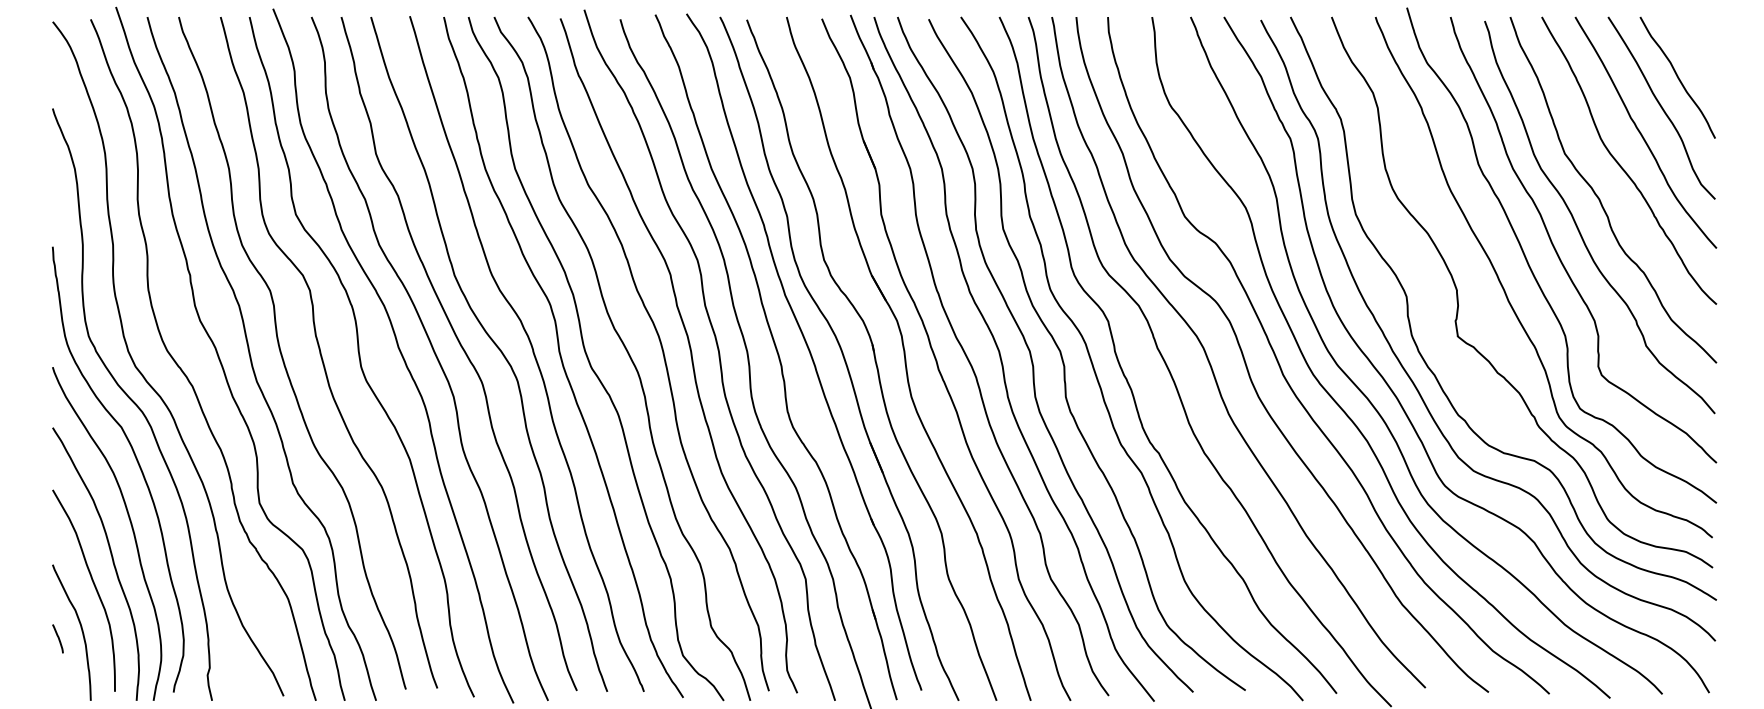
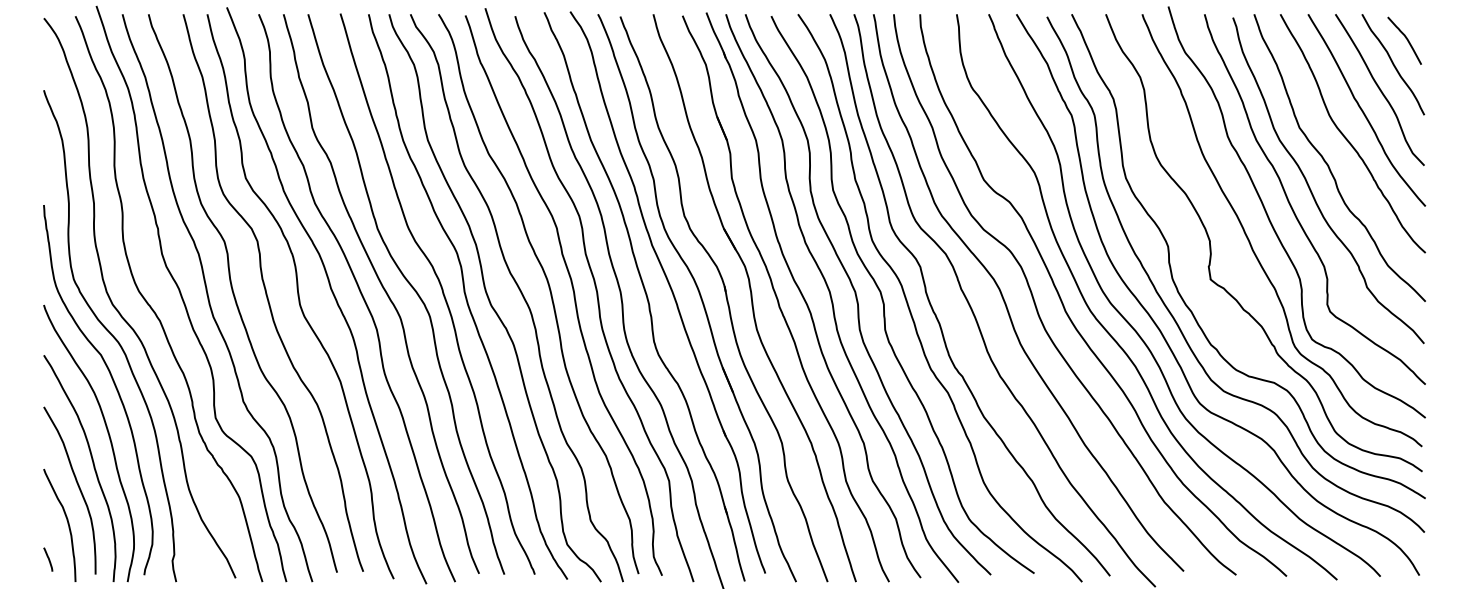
curve: (1692, 46) -> (1405, 38), added
line: (58, 638) -> (48, 559), moved

